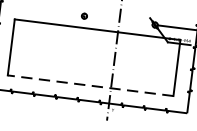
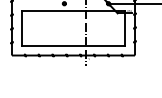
line: (90, 84) -> (73, 45), dashed -> solid

